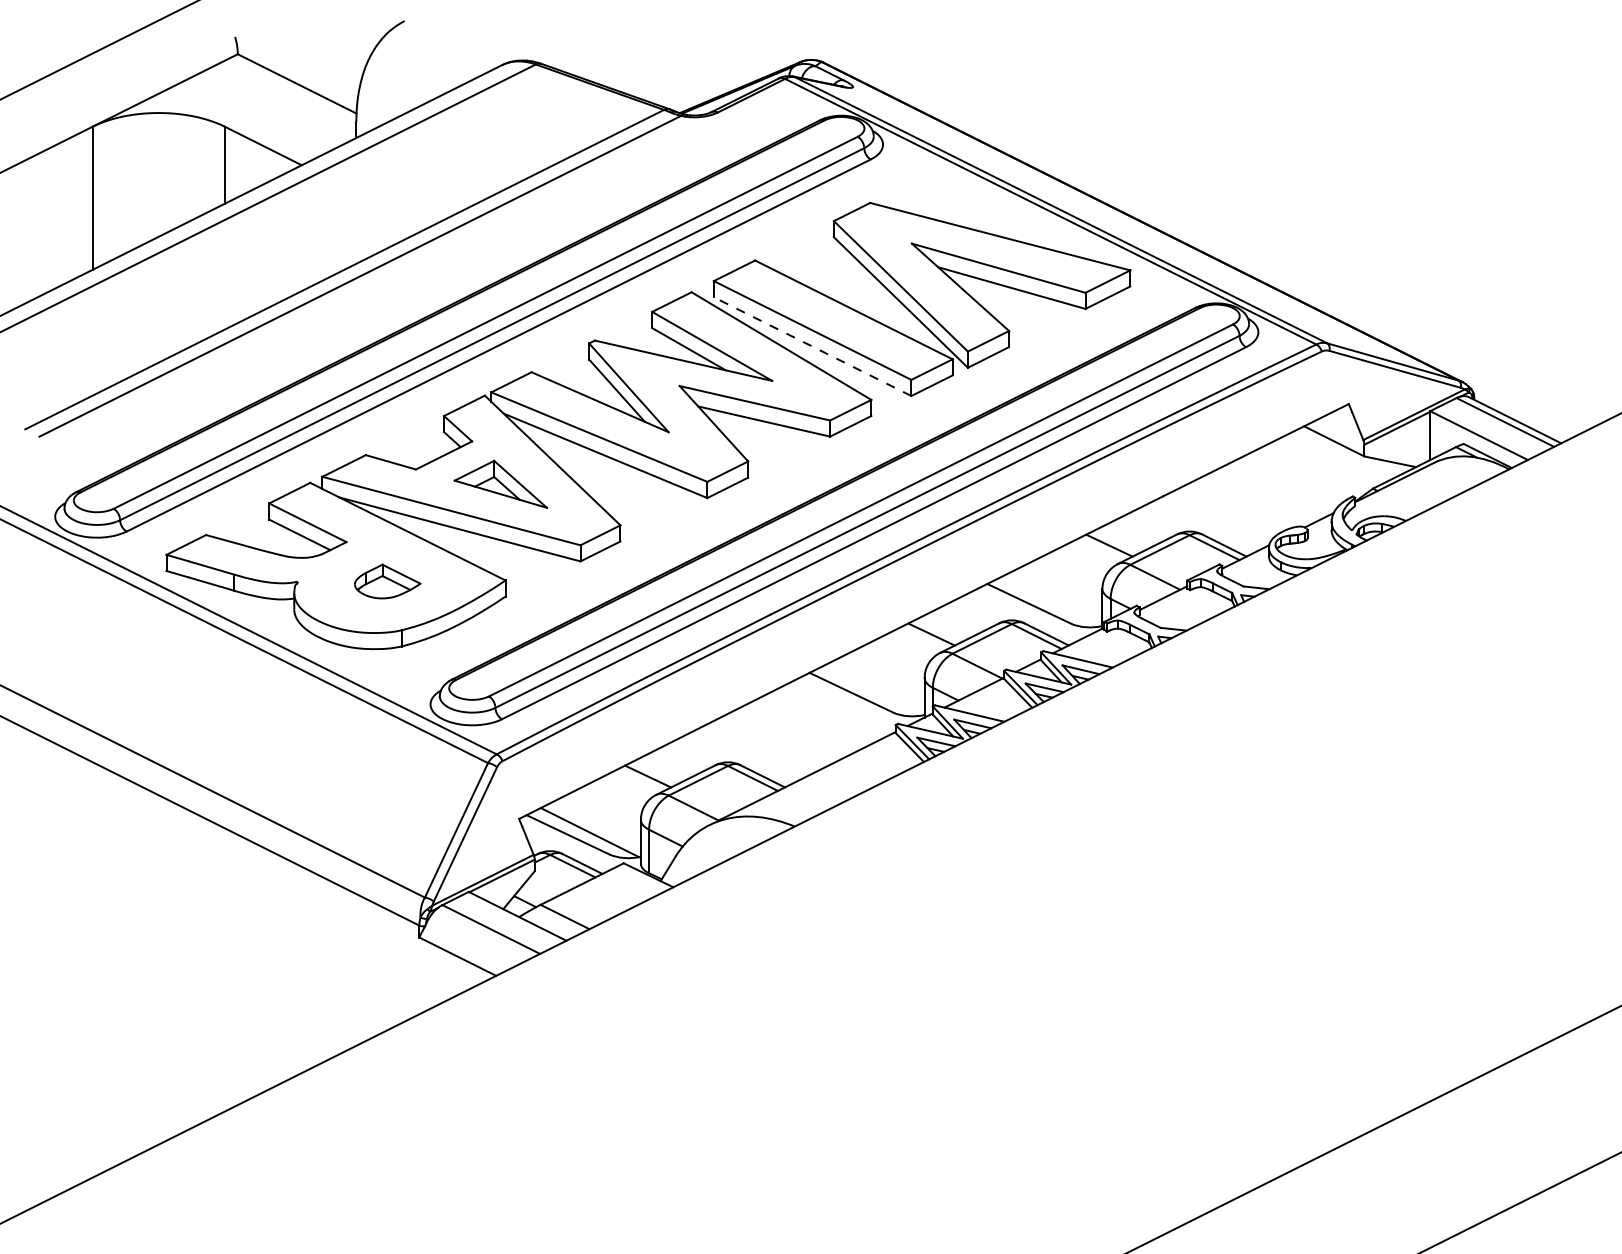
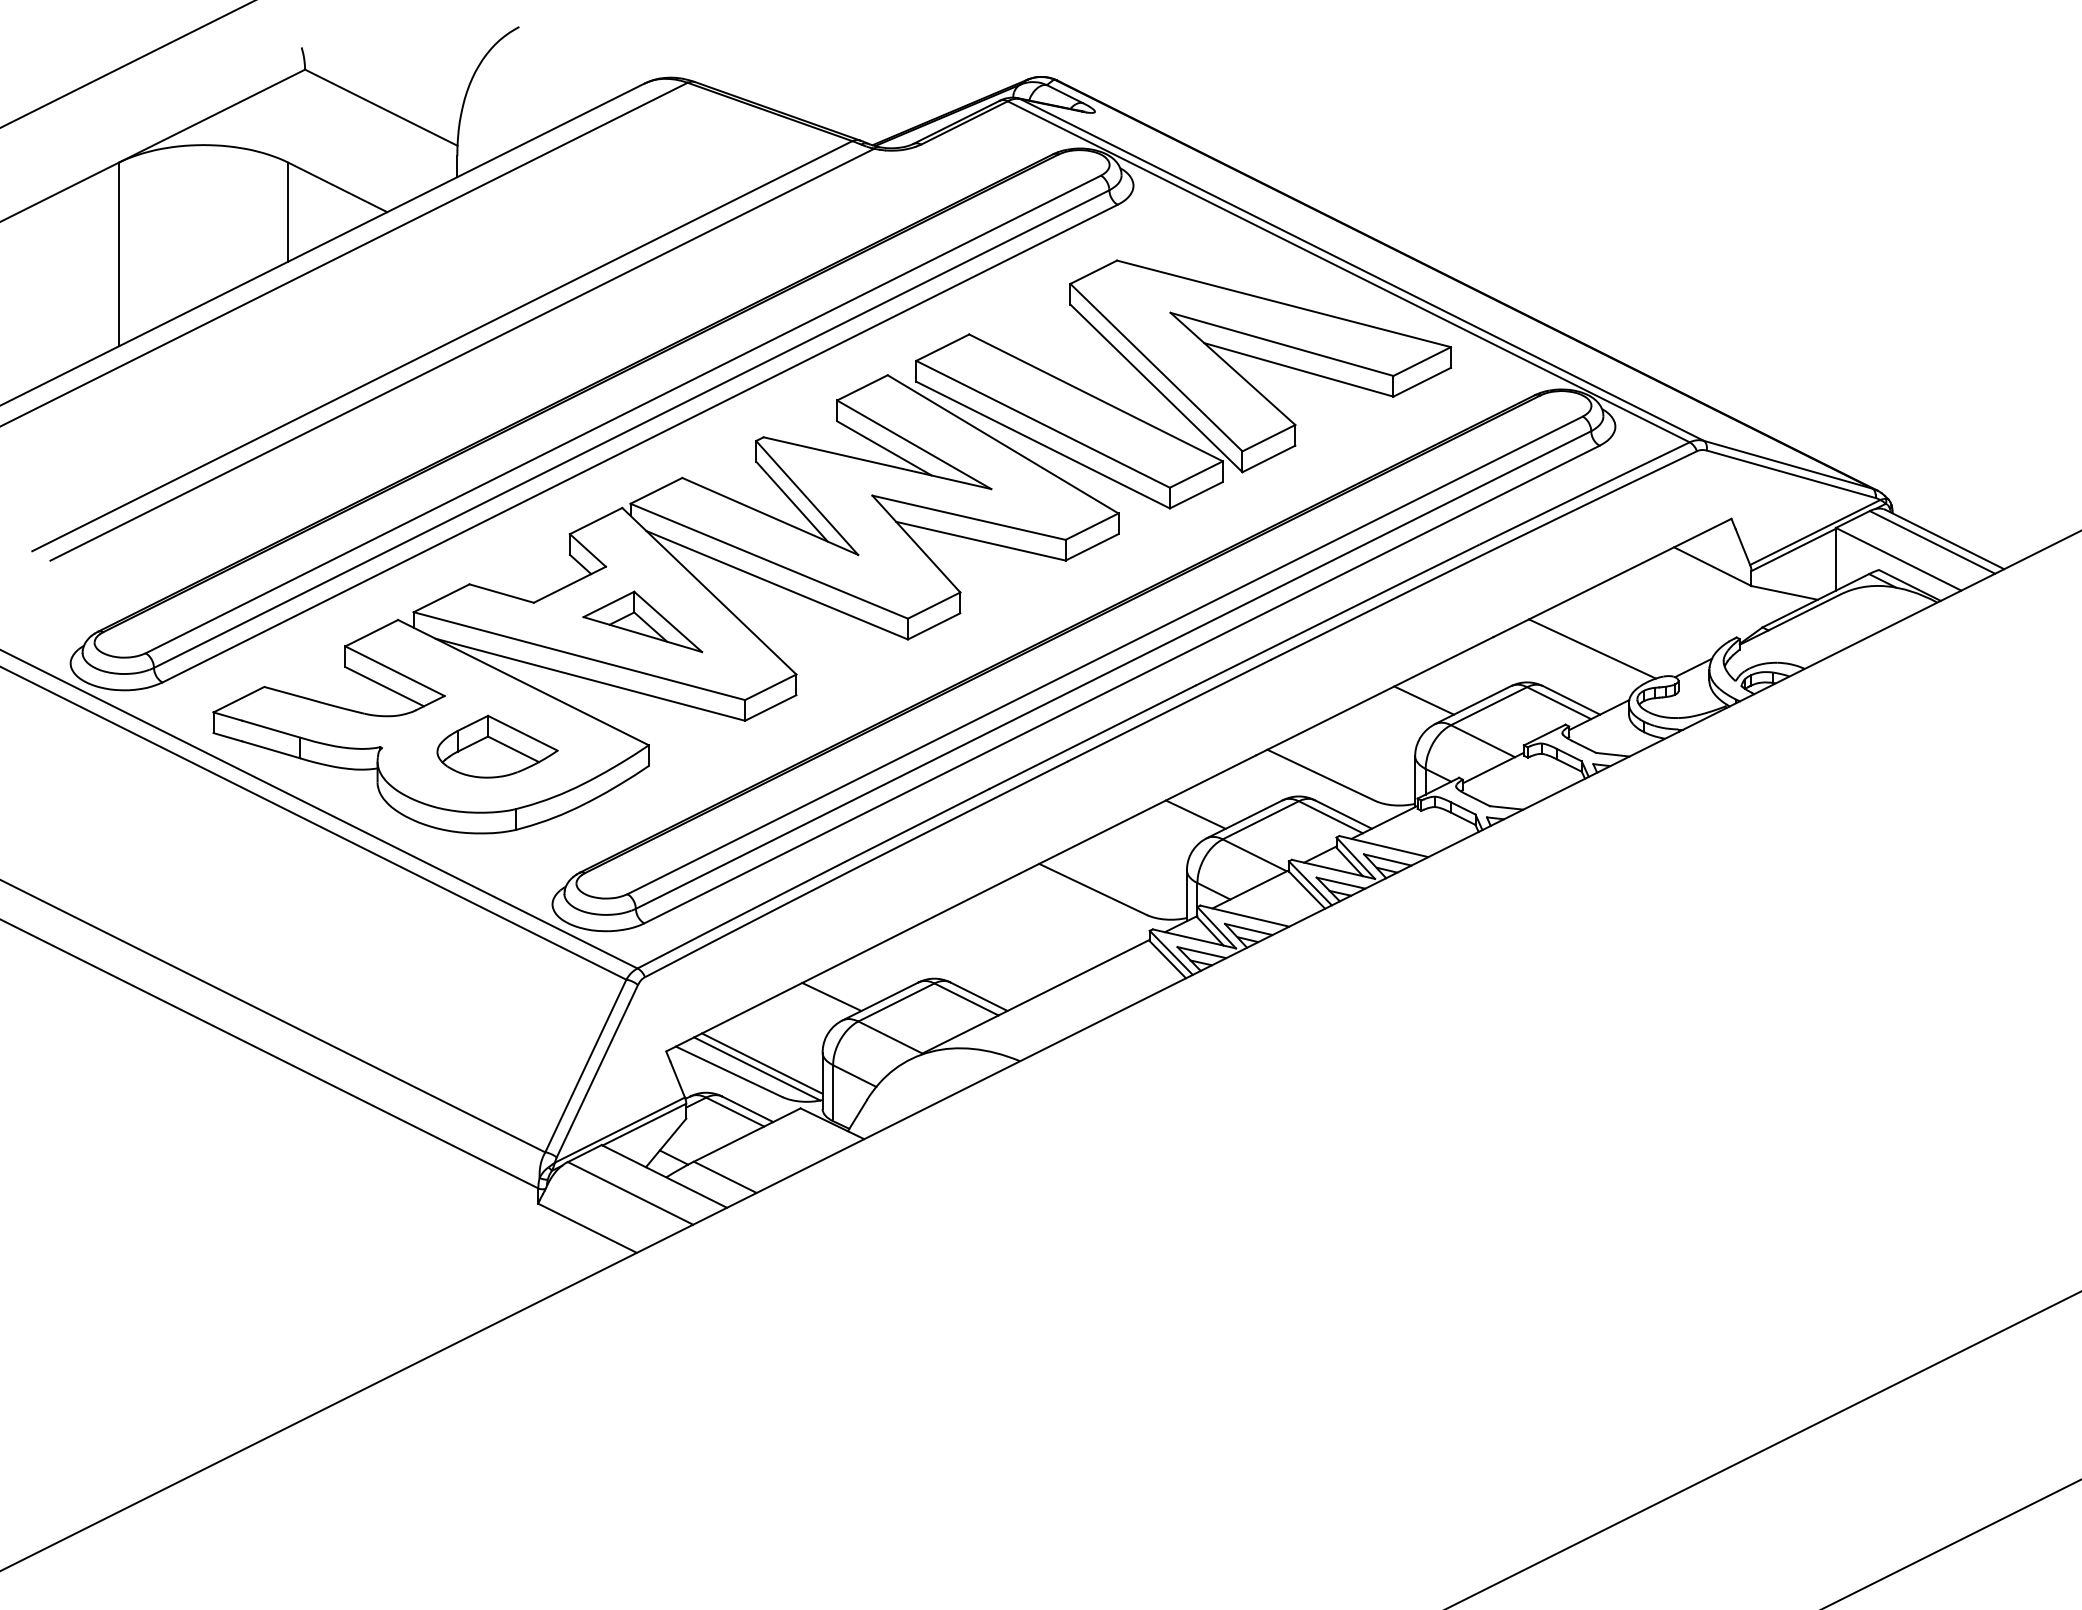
line: (812, 346) -> (1043, 445), dashed -> solid
line: (1239, 505) -> (1591, 648), added
part: (387, 581) -> (497, 746), size x1.43
line: (593, 828) -> (761, 1063), added

